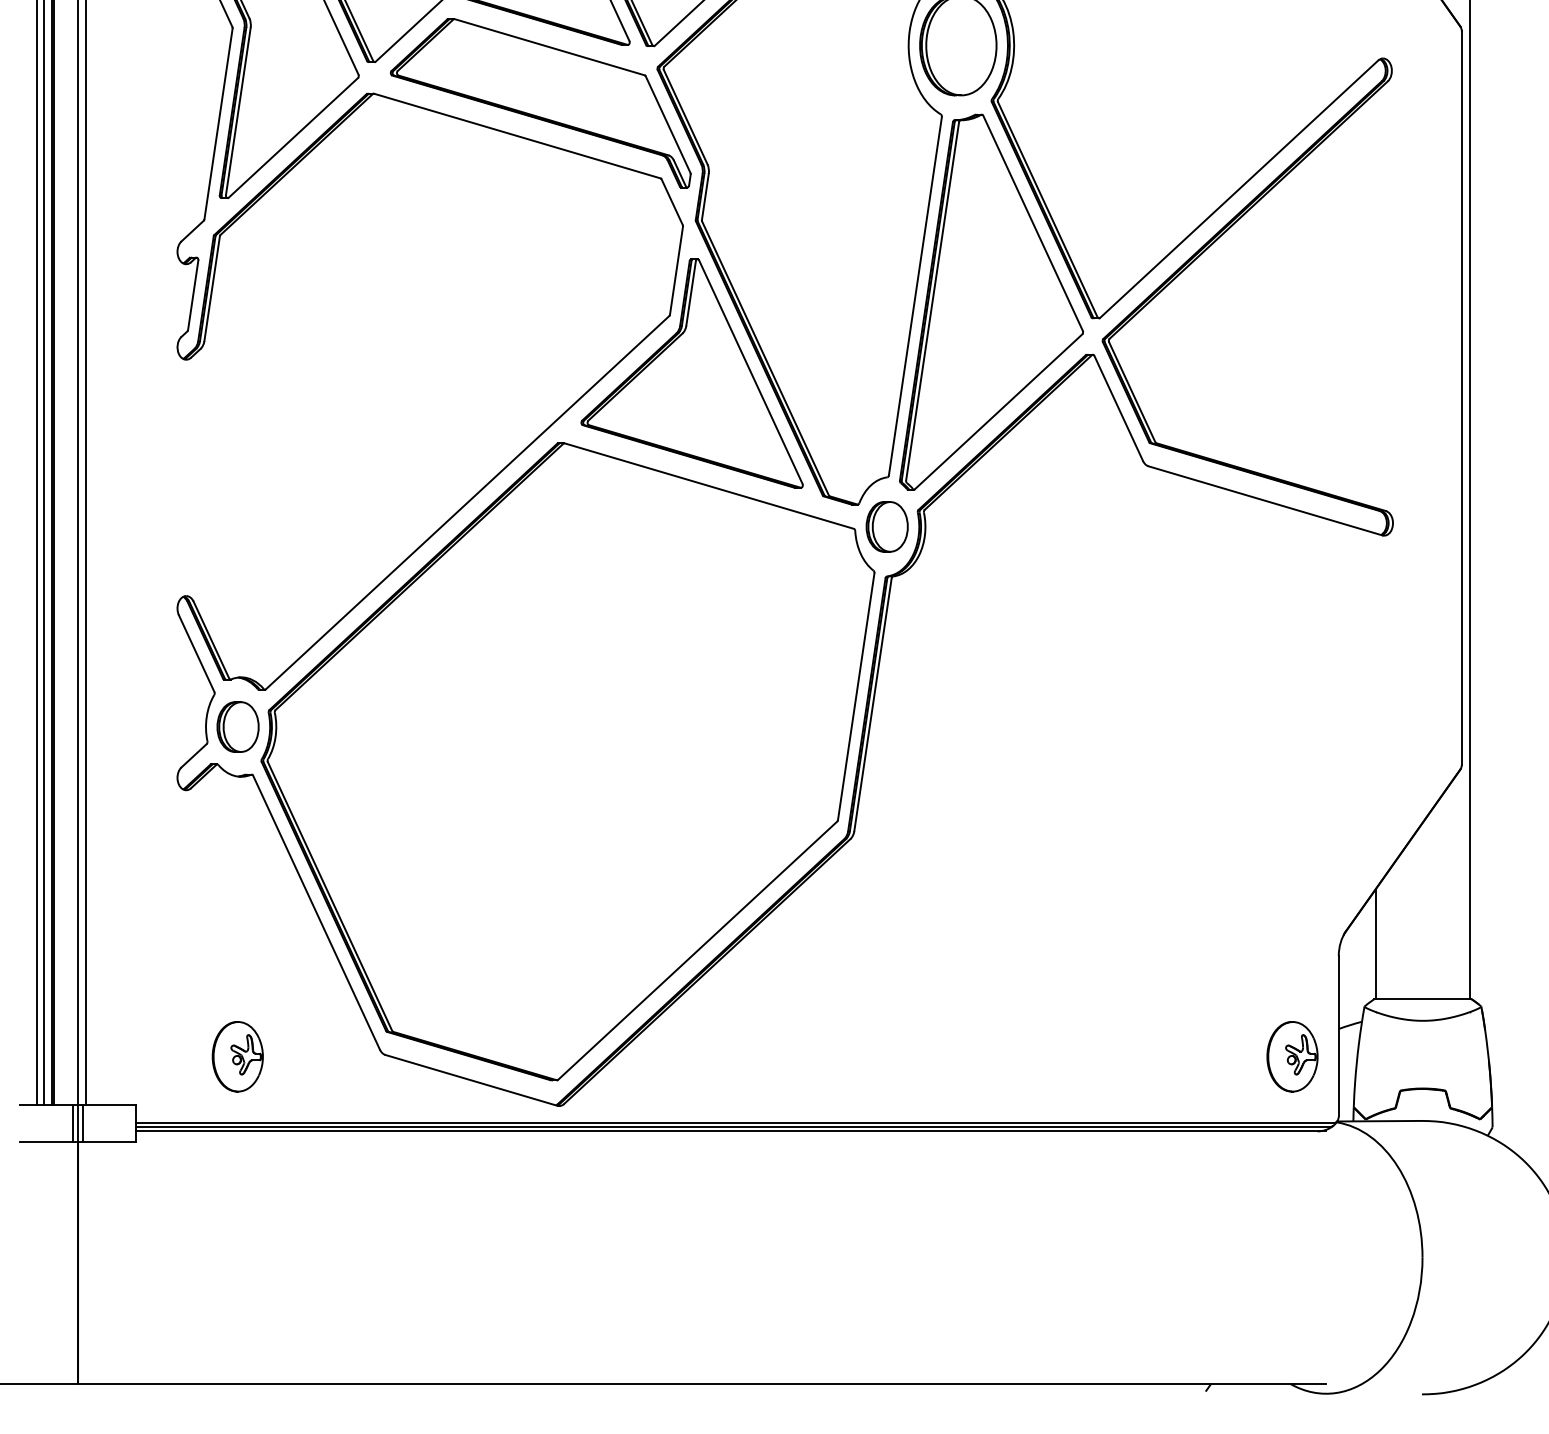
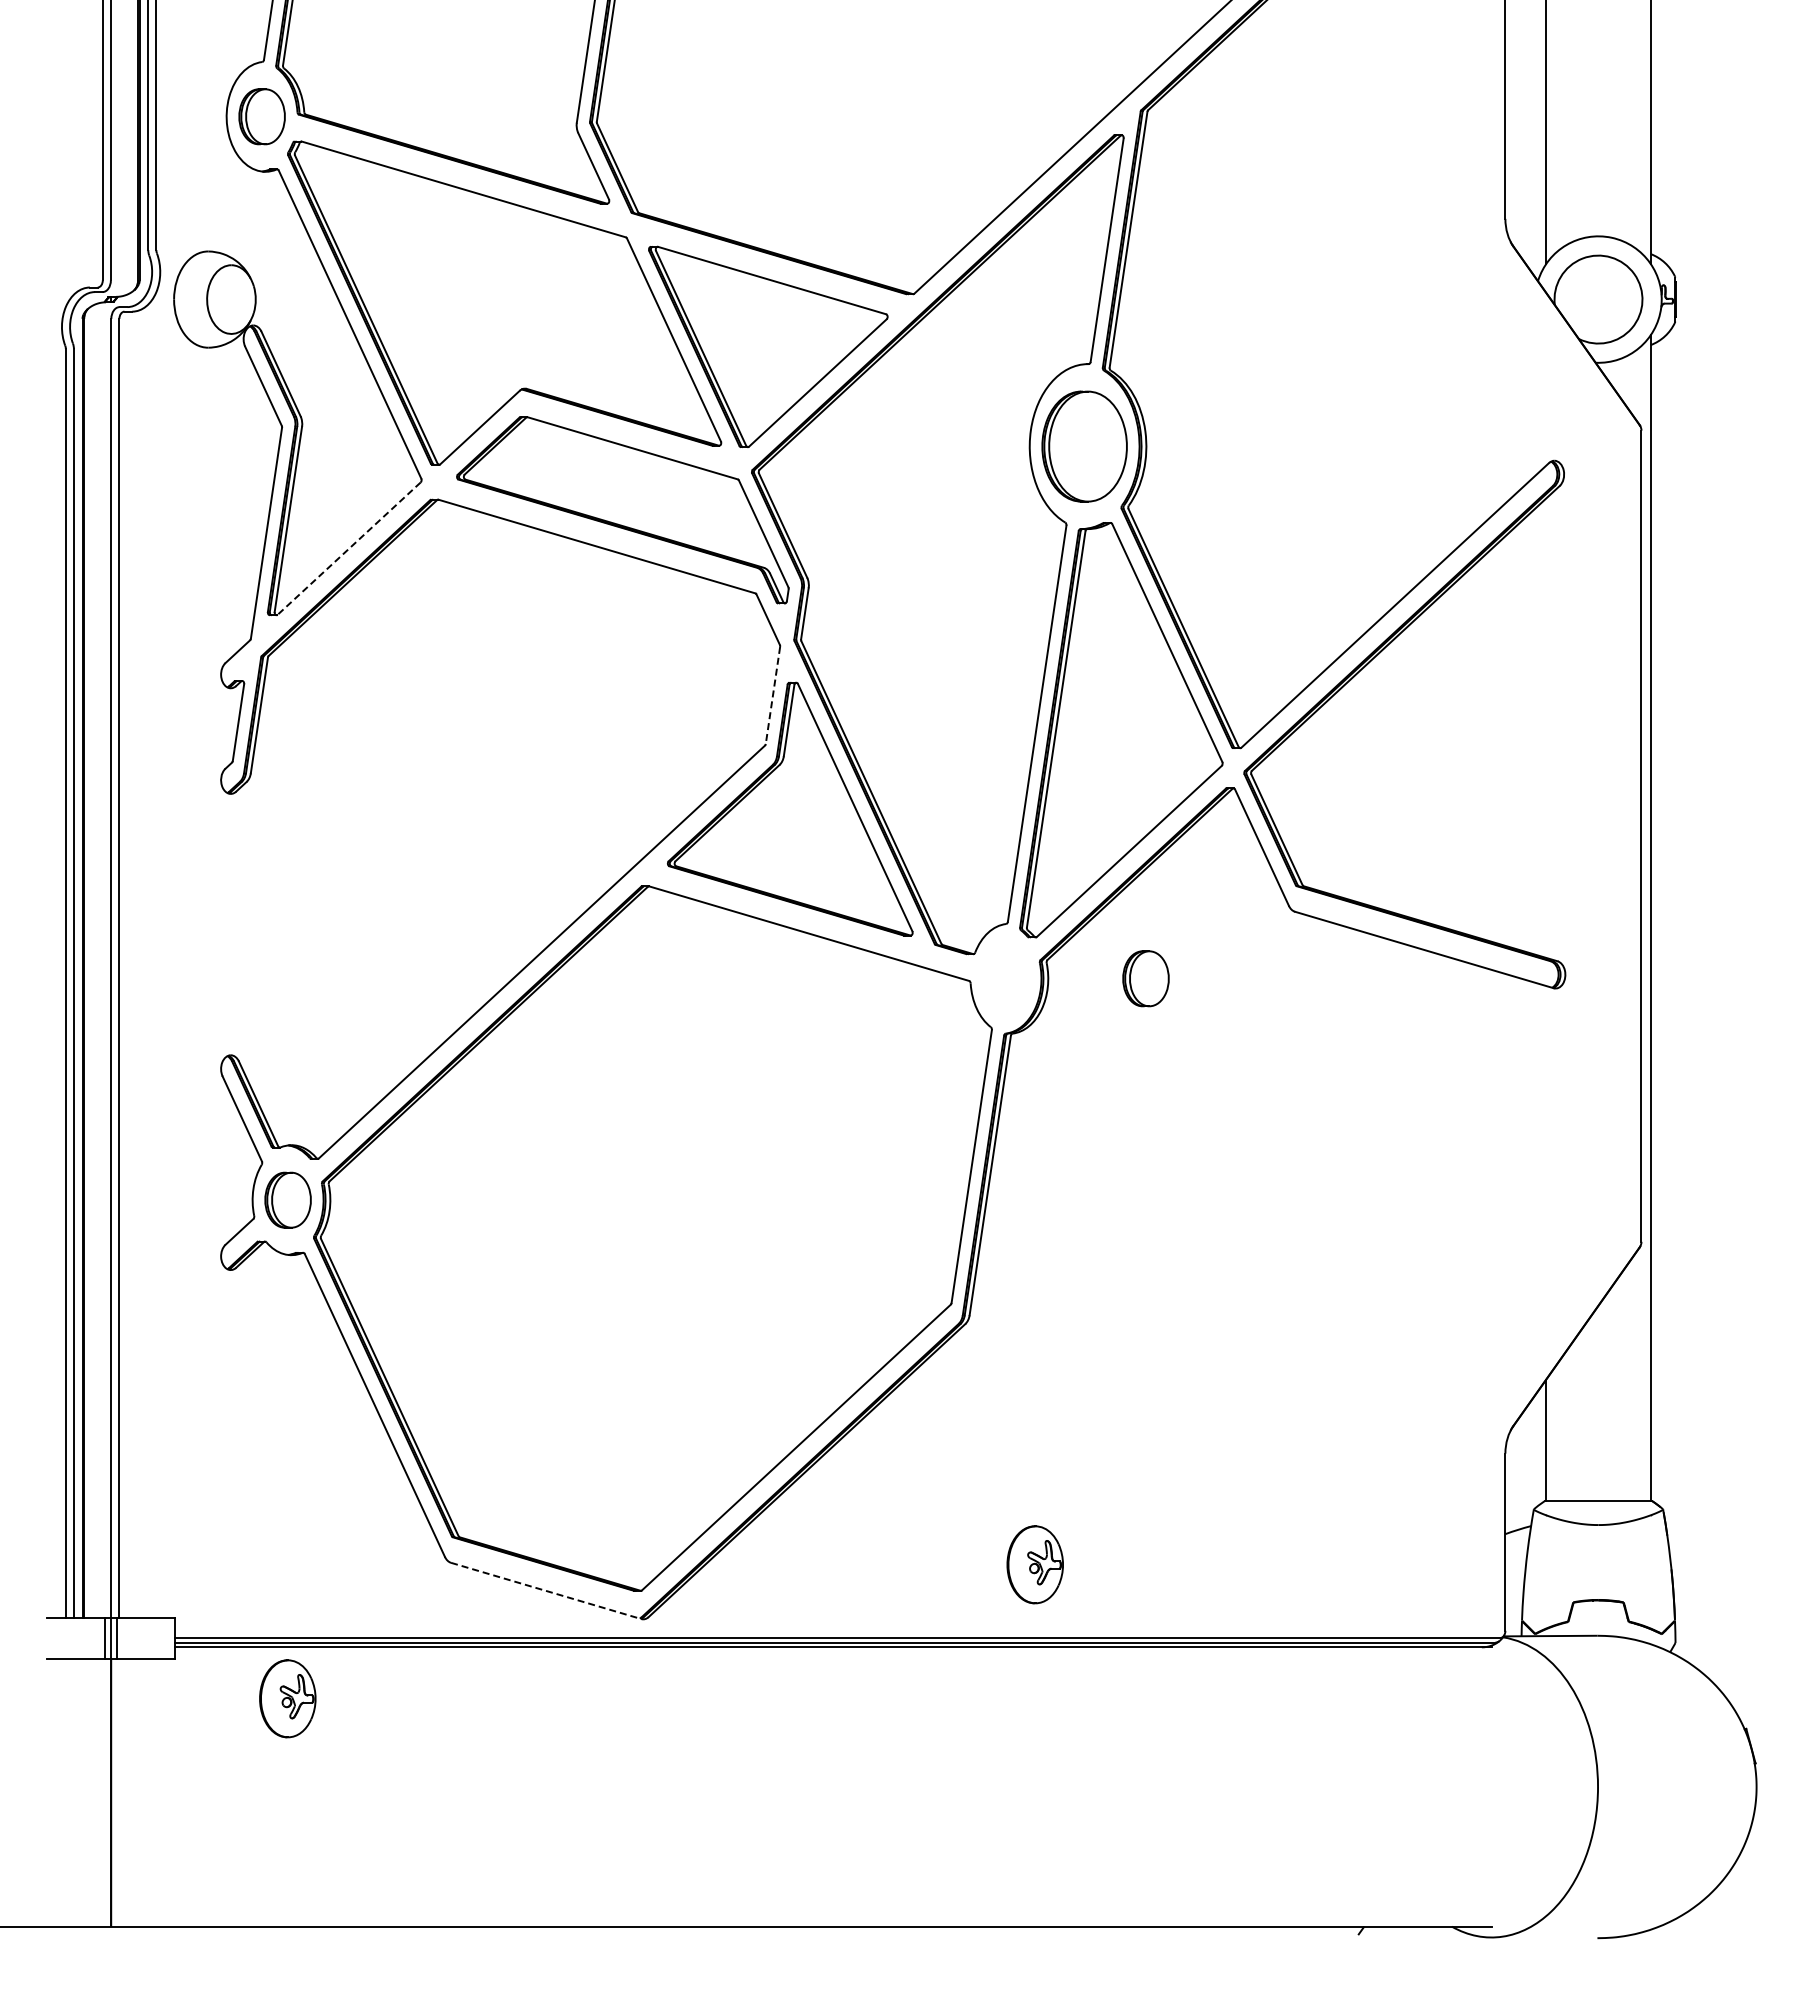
line: (292, 137) -> (348, 548), solid -> dashed
line: (676, 270) -> (772, 695), solid -> dashed
part: (886, 526) -> (1145, 978), moved
part: (237, 1056) -> (287, 1698), moved
part: (1291, 1056) -> (1034, 1564), moved
line: (471, 1080) -> (546, 1591), solid -> dashed

